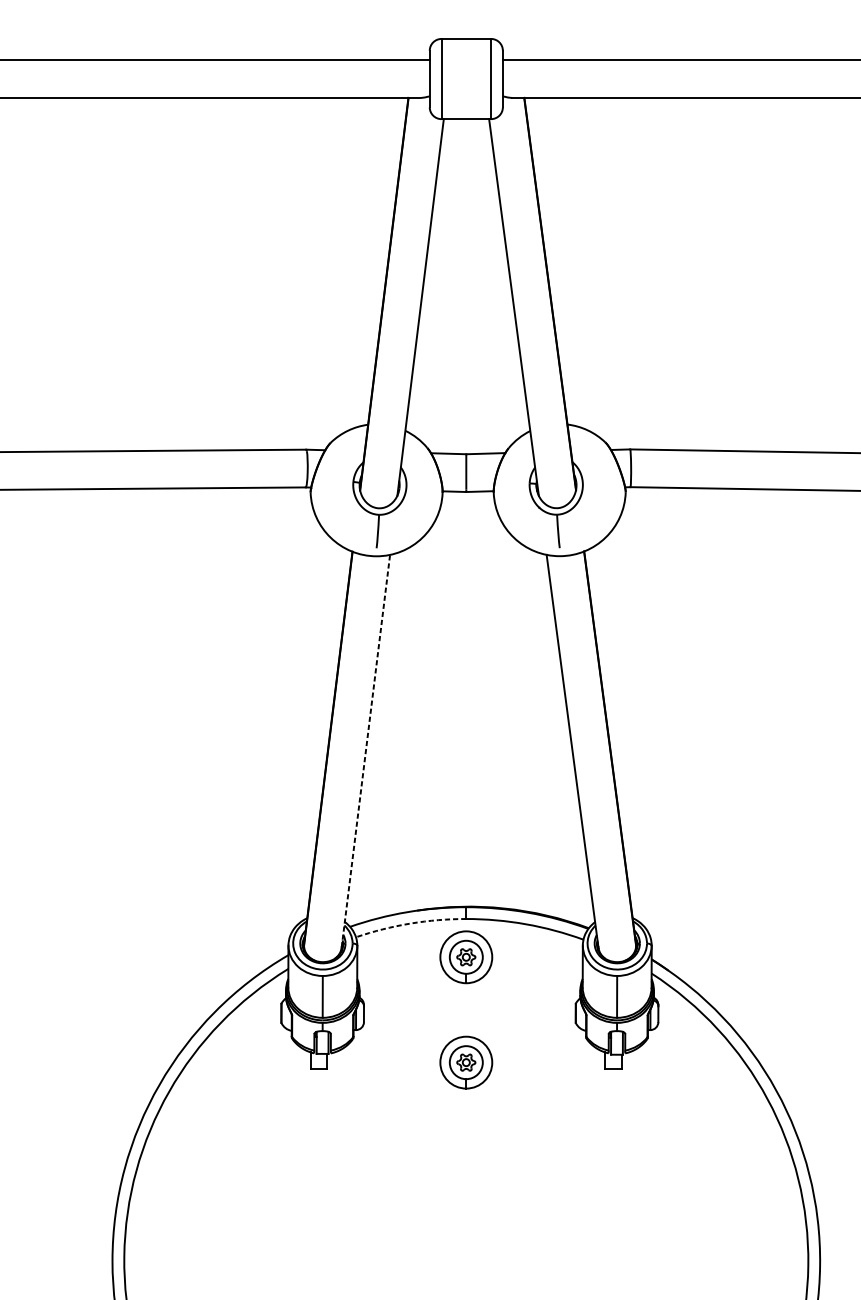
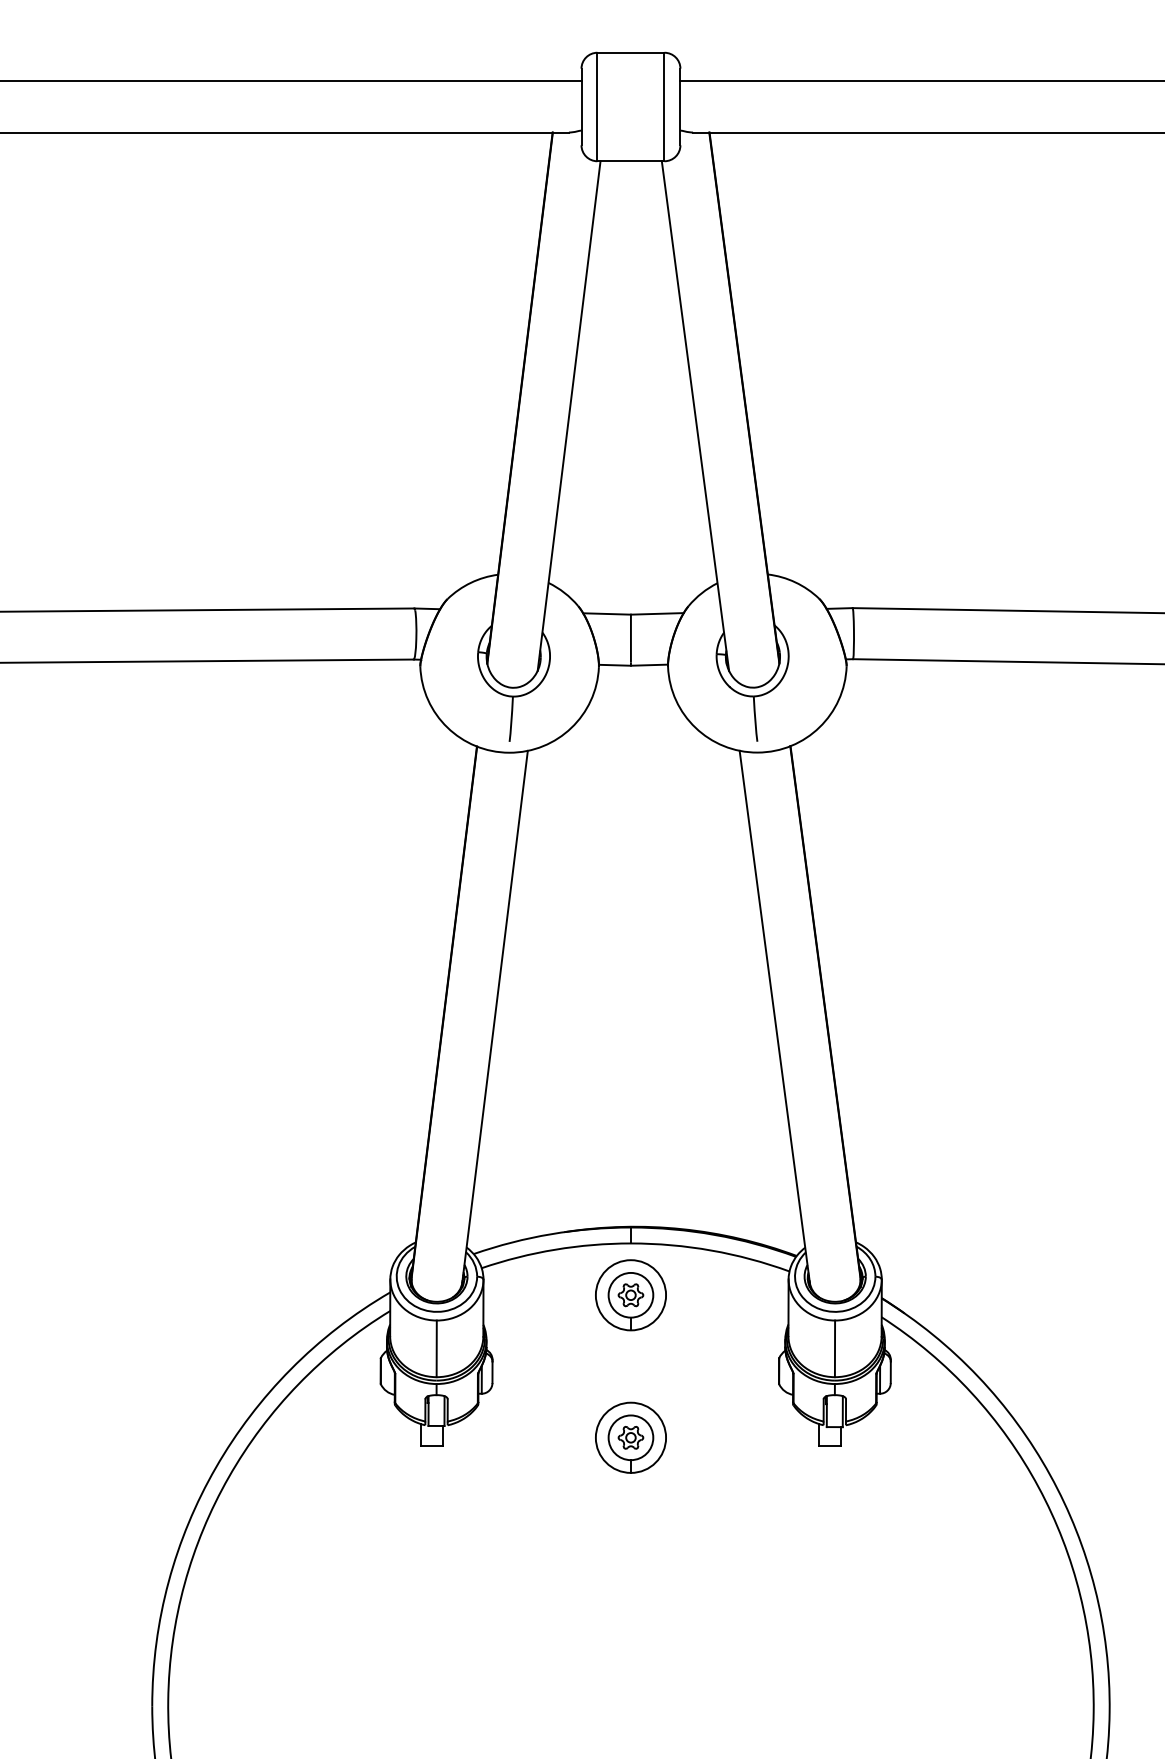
line: (366, 751) -> (495, 1016), dashed -> solid
arc: (410, 923) -> (555, 1249), dashed -> solid

